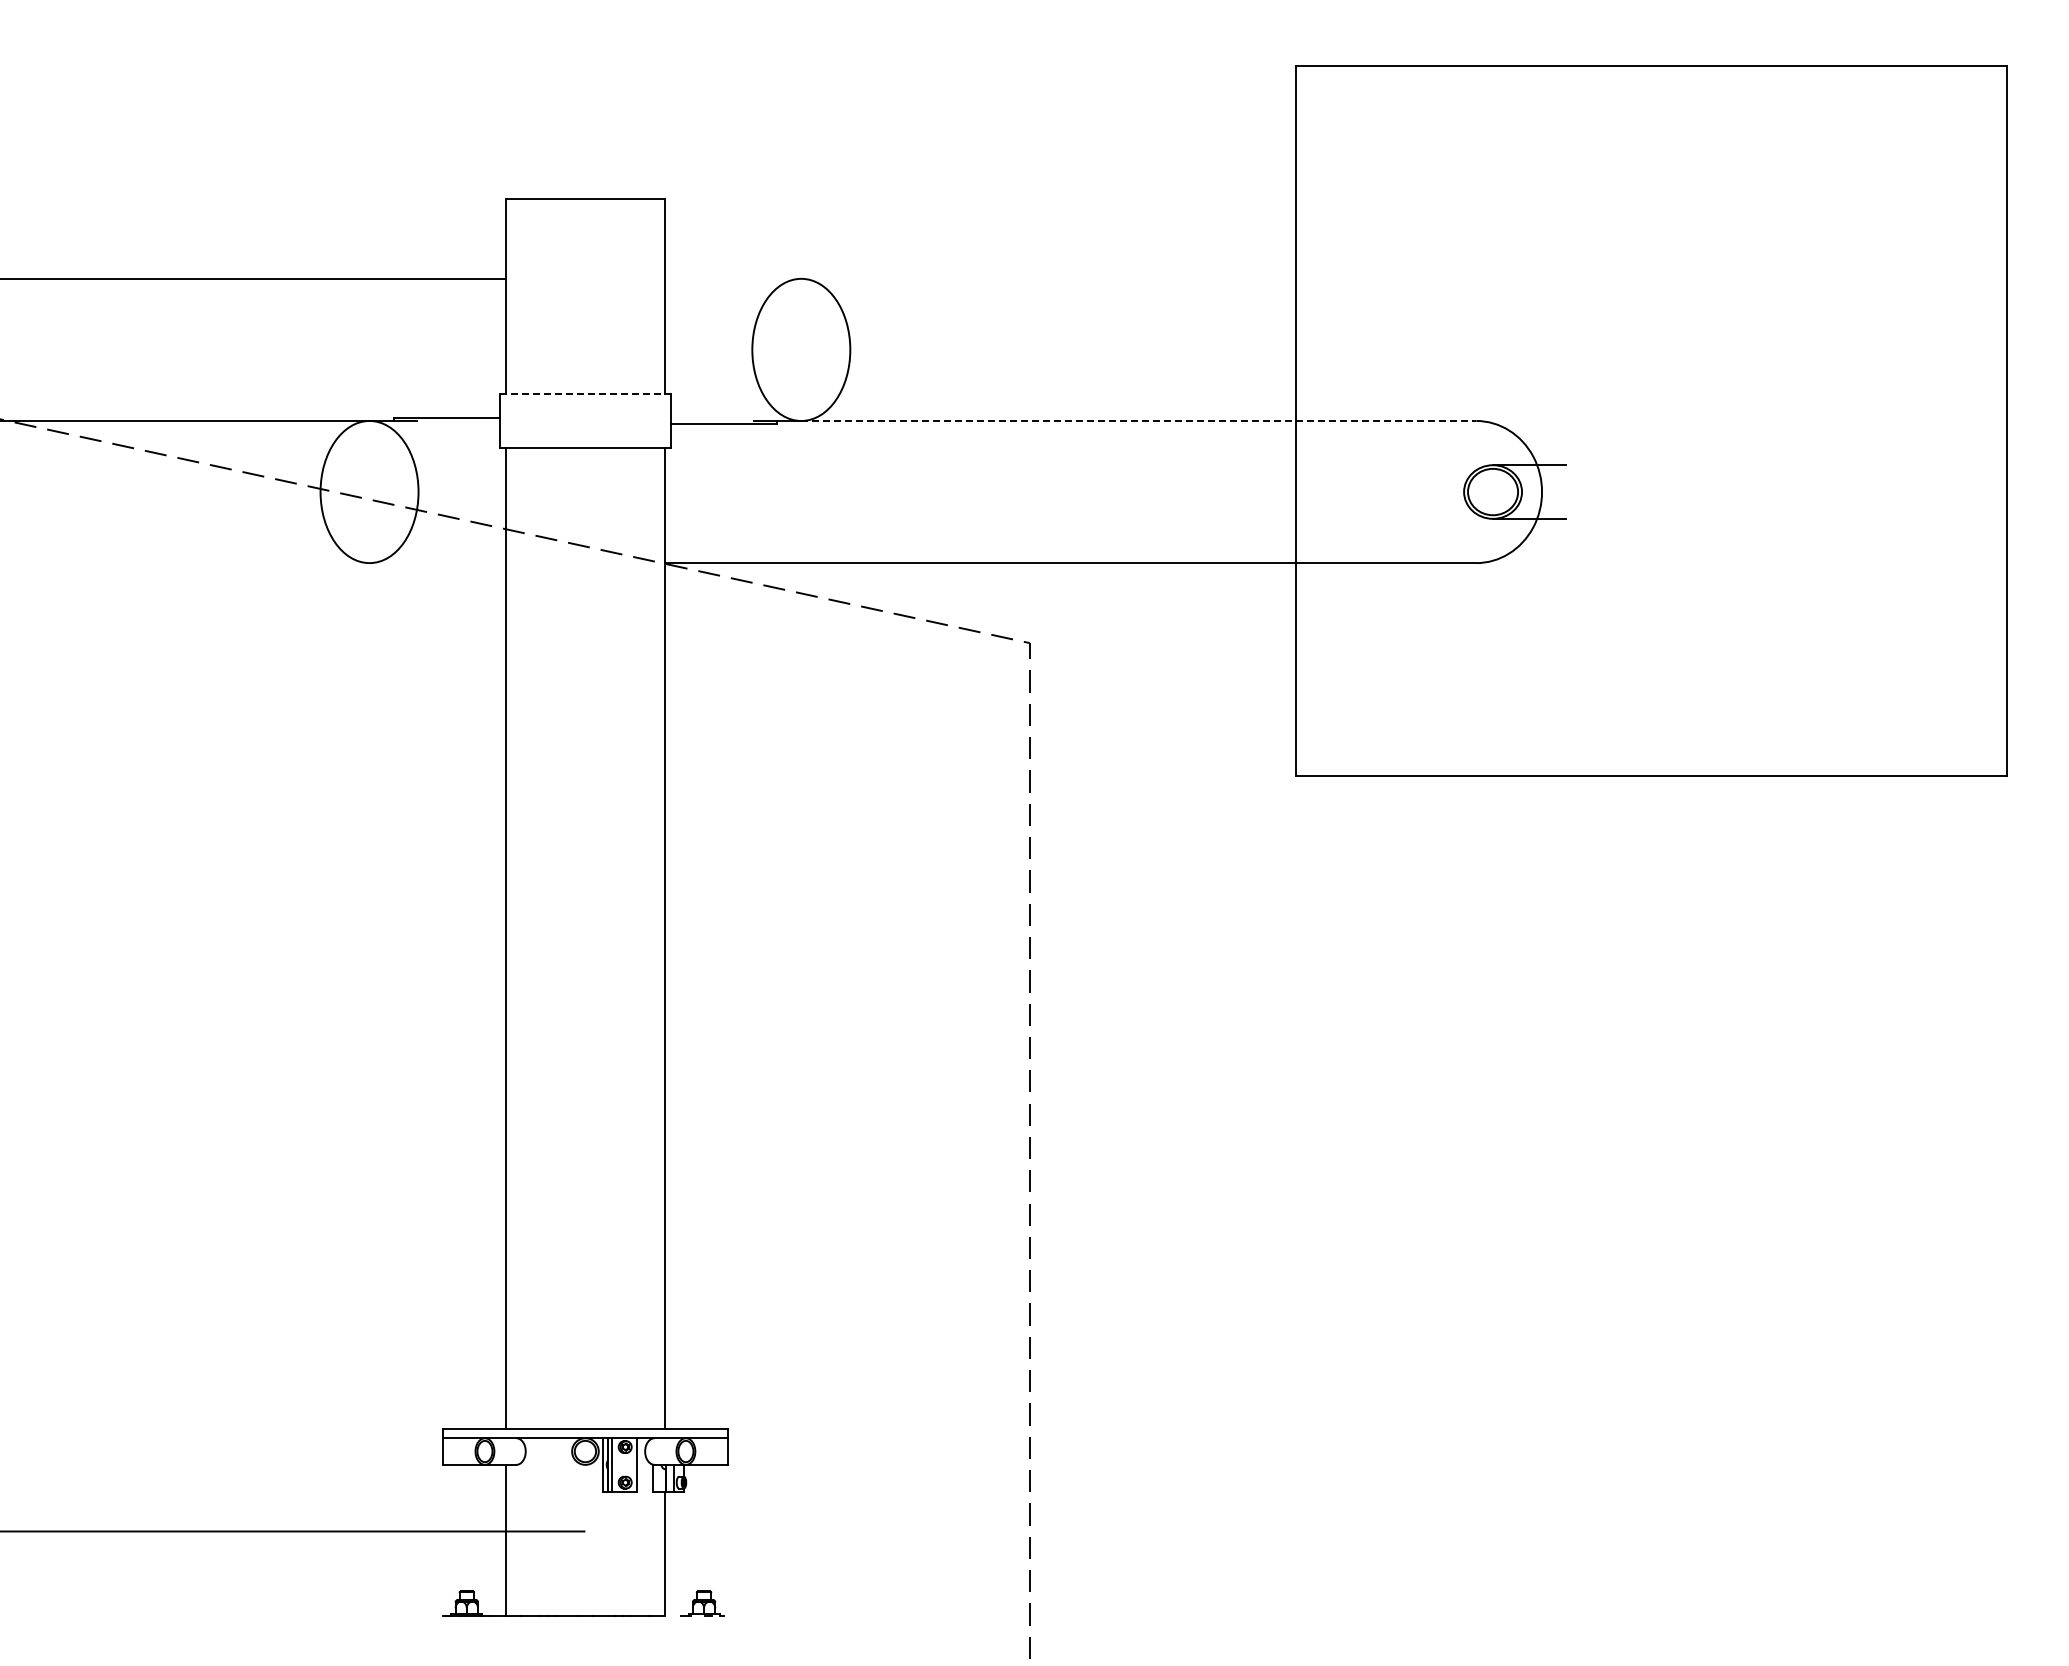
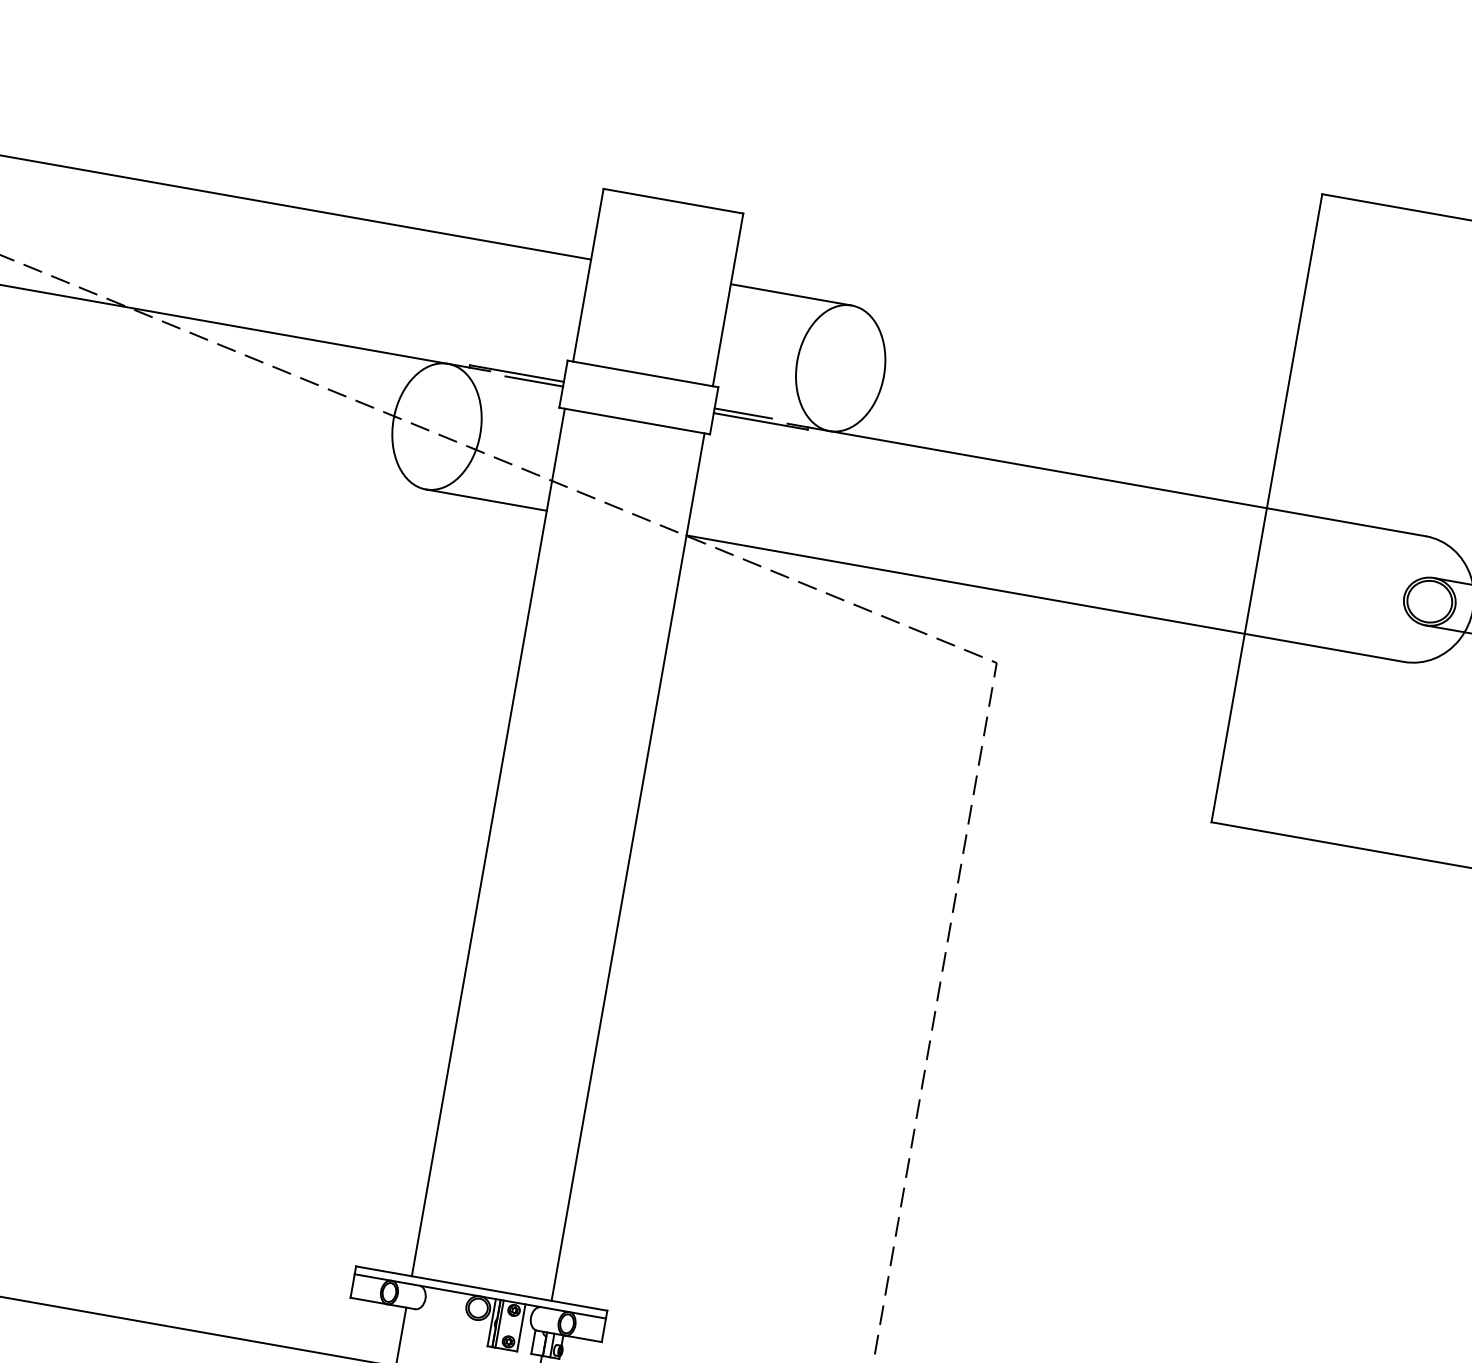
line: (732, 278) -> (790, 294), added
line: (585, 394) -> (643, 374), dashed -> solid
line: (702, 418) -> (742, 413), added
line: (1139, 420) -> (1128, 483), dashed -> solid
line: (467, 423) -> (534, 381), added
line: (437, 563) -> (485, 500), added

